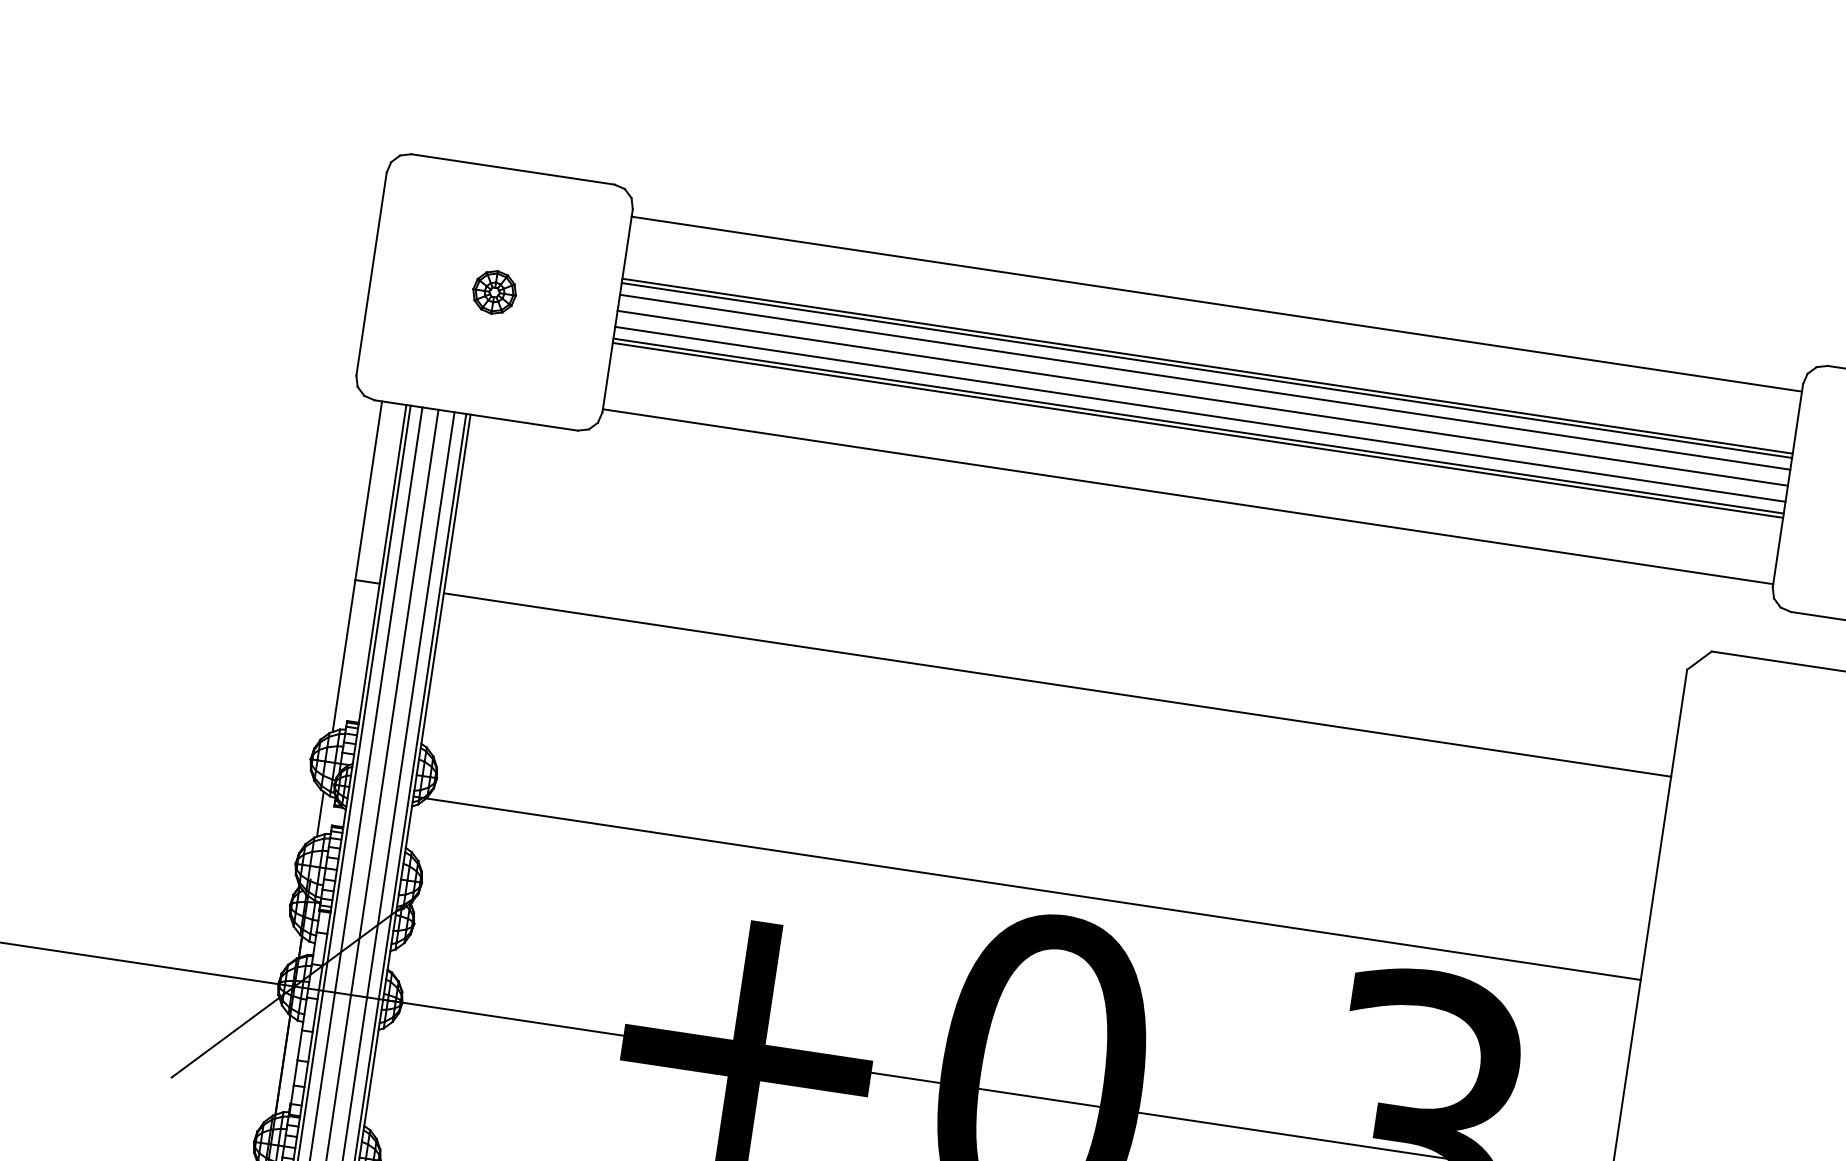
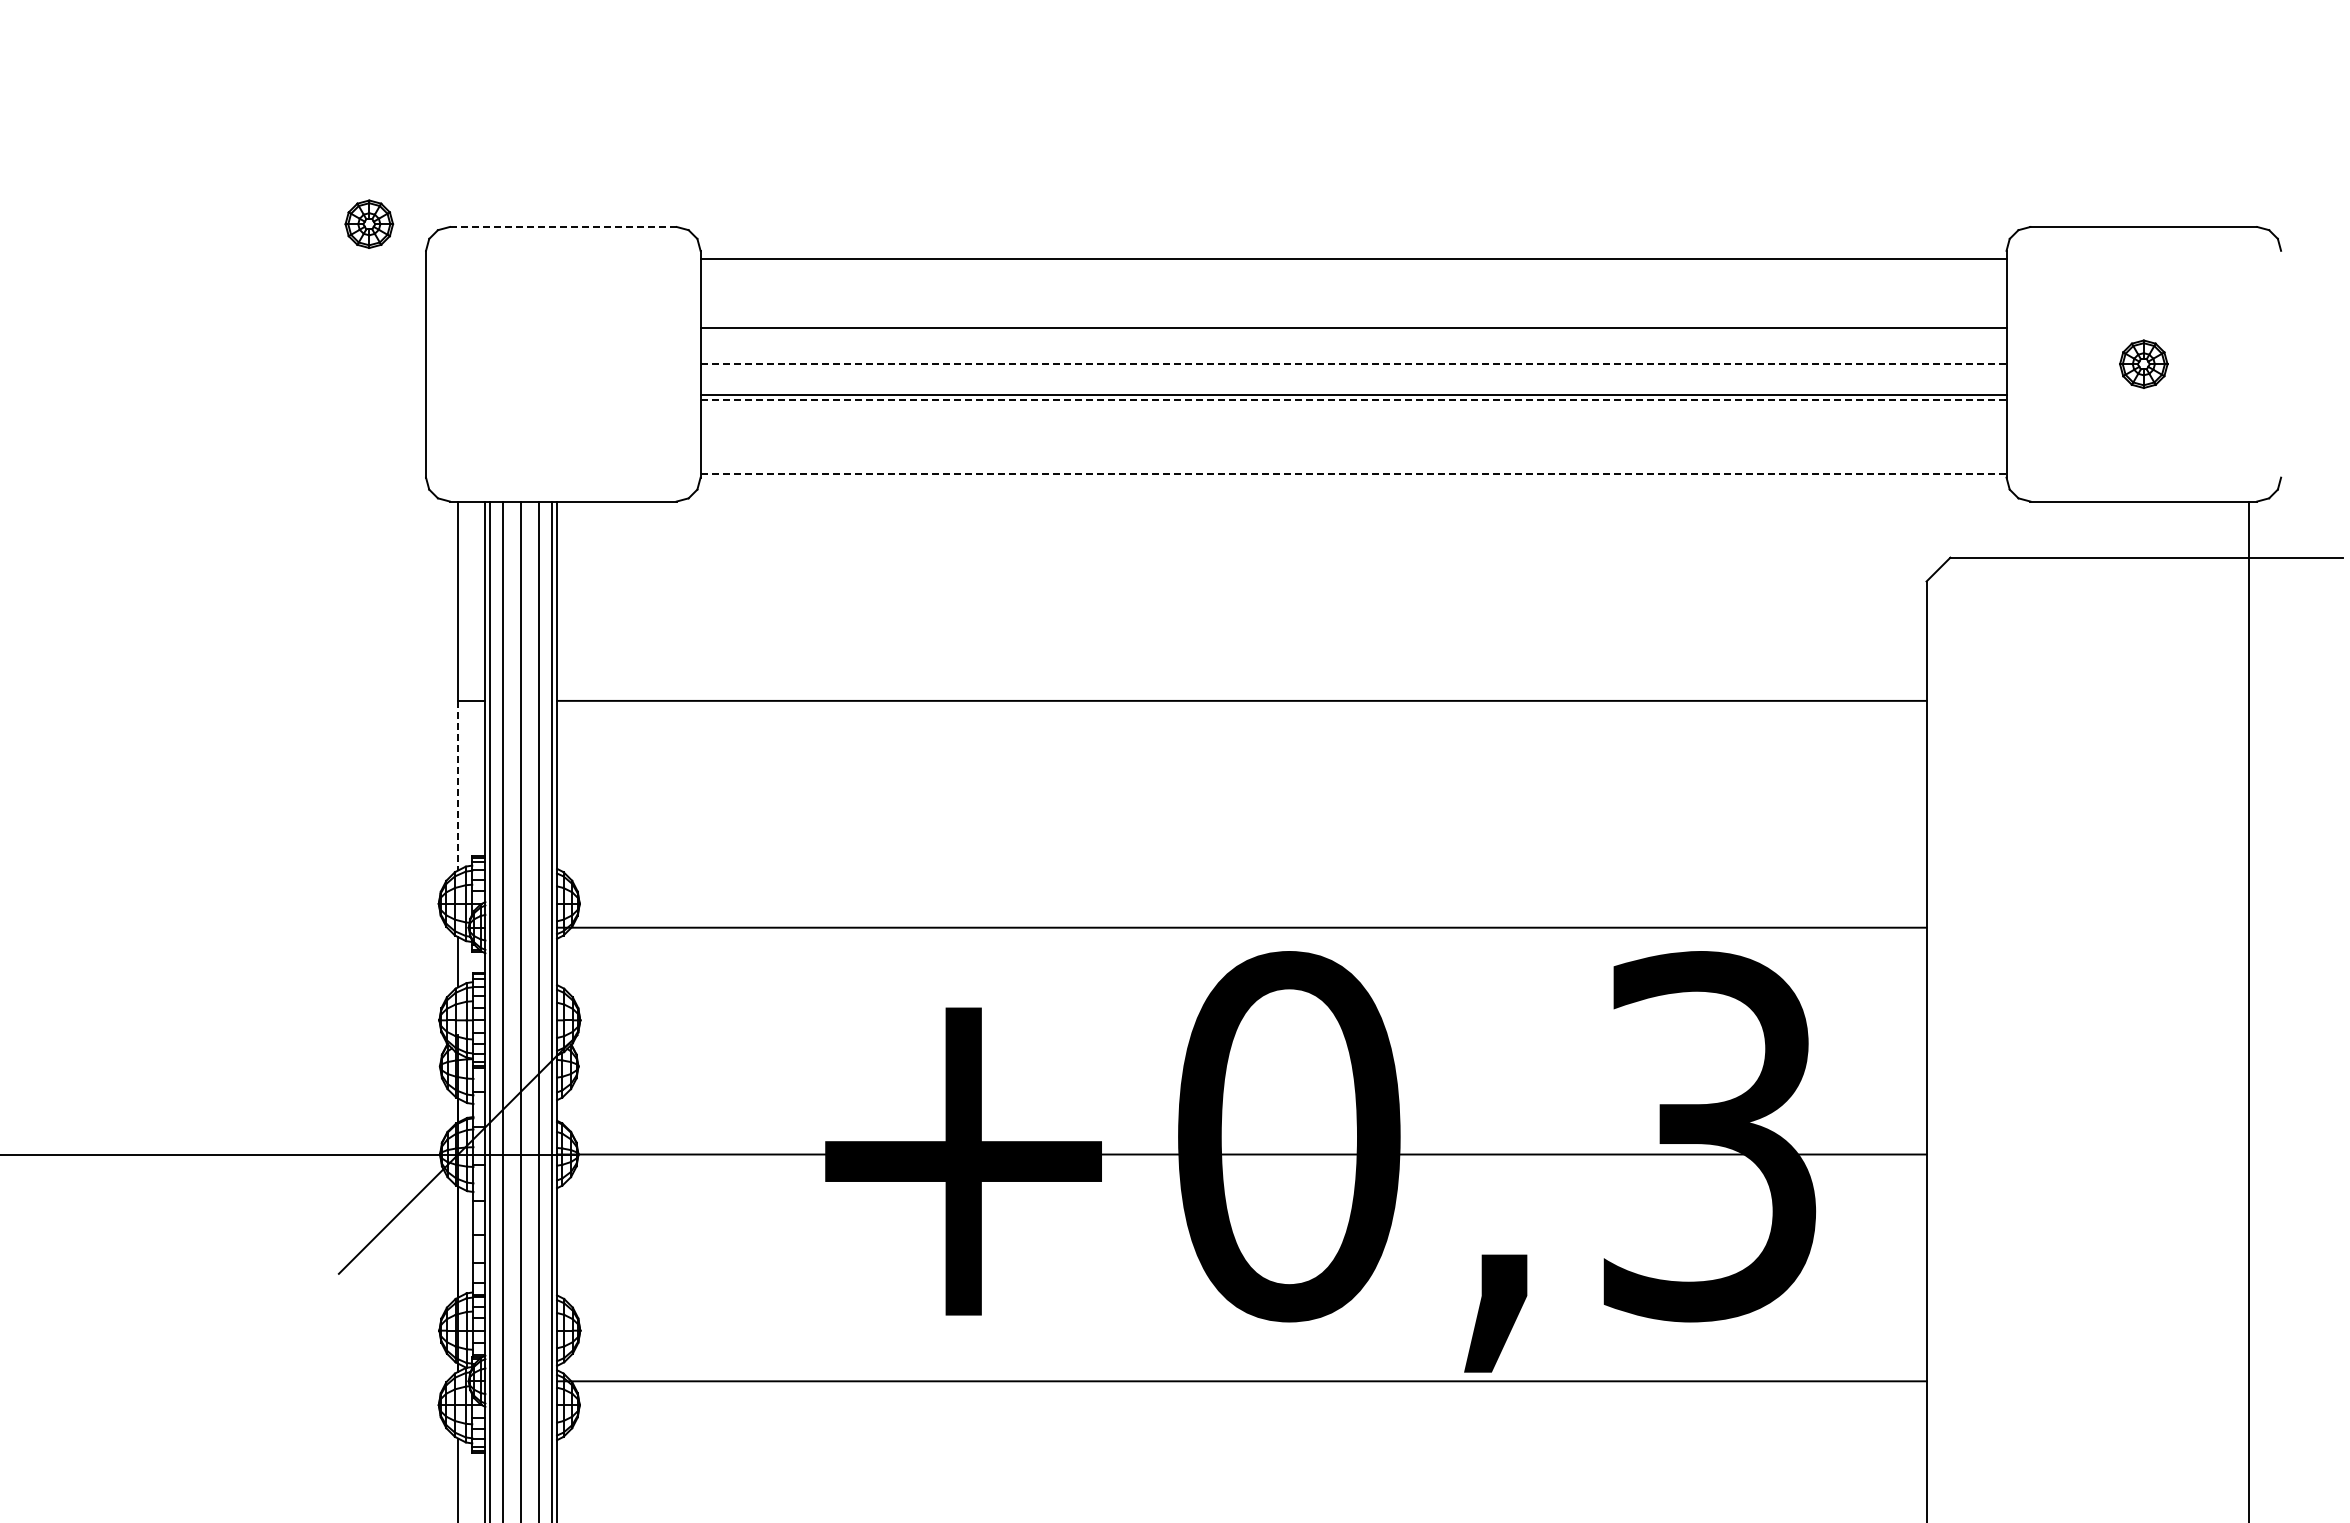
line: (513, 169) -> (563, 226), solid -> dashed
part: (494, 291) -> (369, 223), moved
line: (1206, 370) -> (1353, 333), removed
line: (1205, 382) -> (1353, 346), removed
line: (1202, 398) -> (1353, 364), solid -> dashed
line: (1200, 414) -> (1353, 382), removed
line: (1197, 430) -> (1353, 400), solid -> dashed
line: (1187, 497) -> (1353, 474), solid -> dashed
line: (344, 655) -> (458, 785), solid -> dashed

